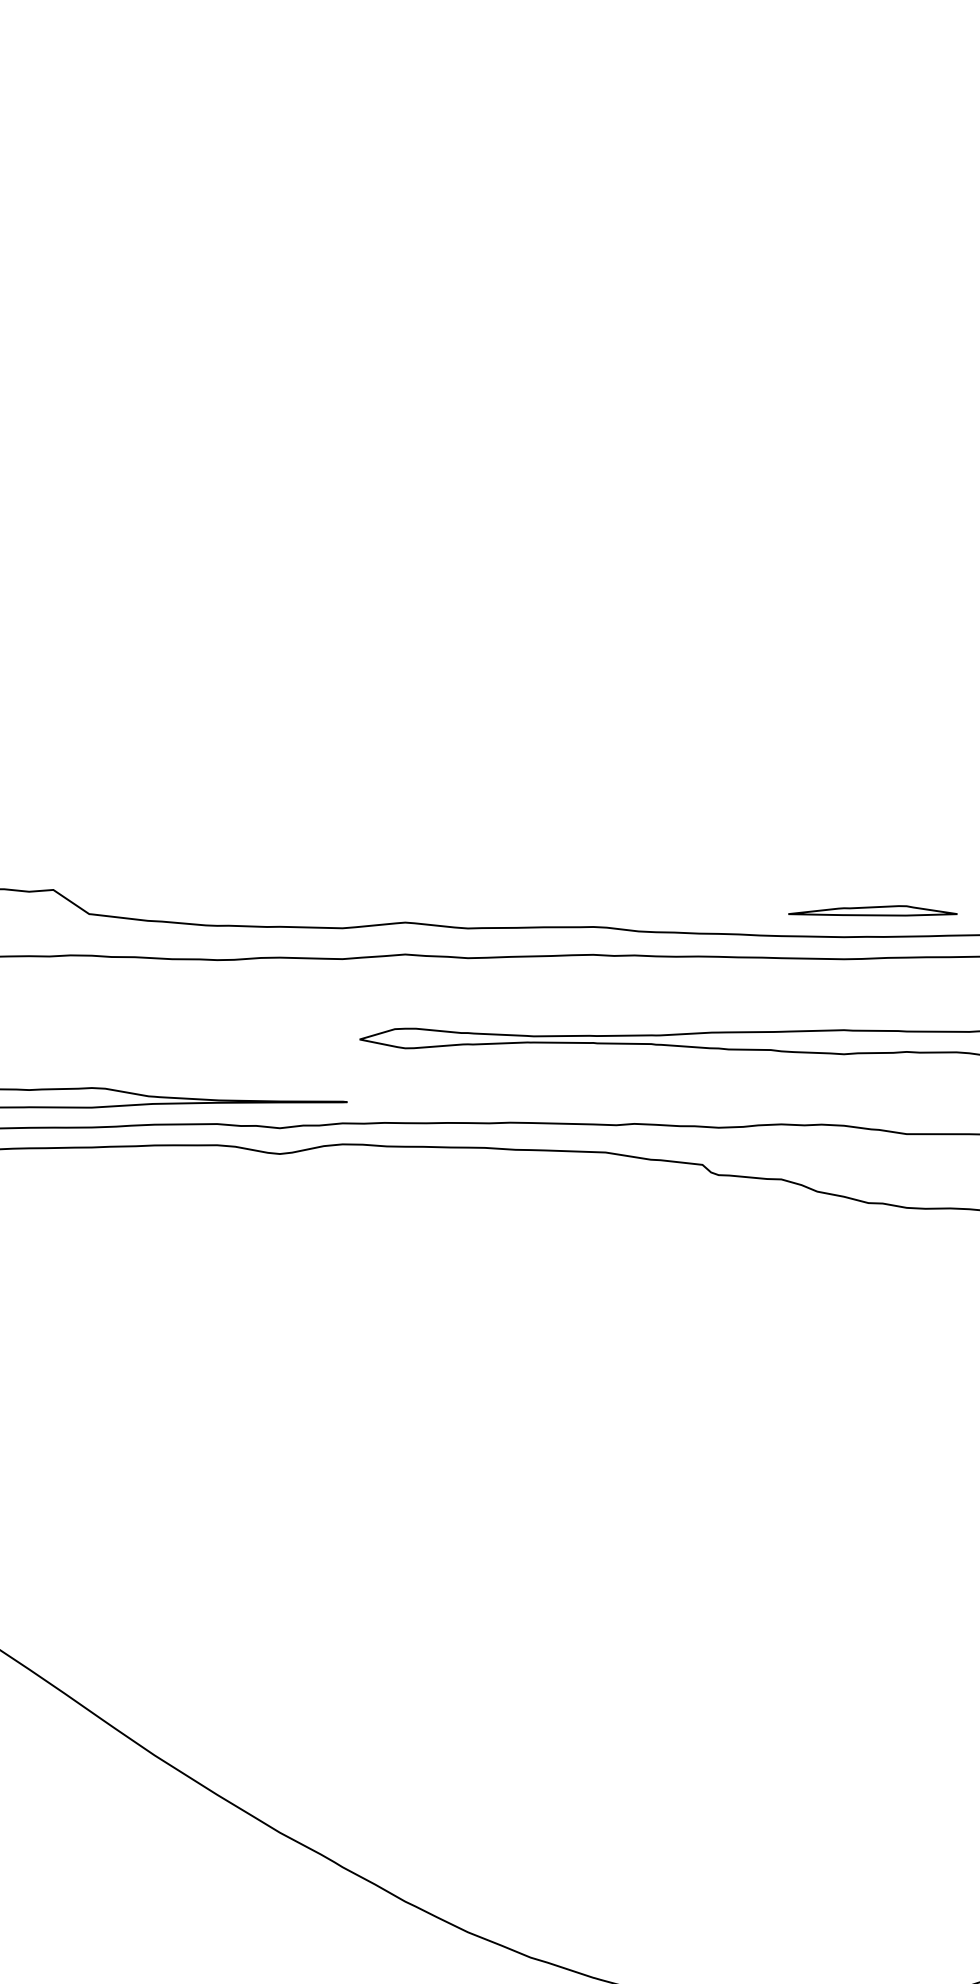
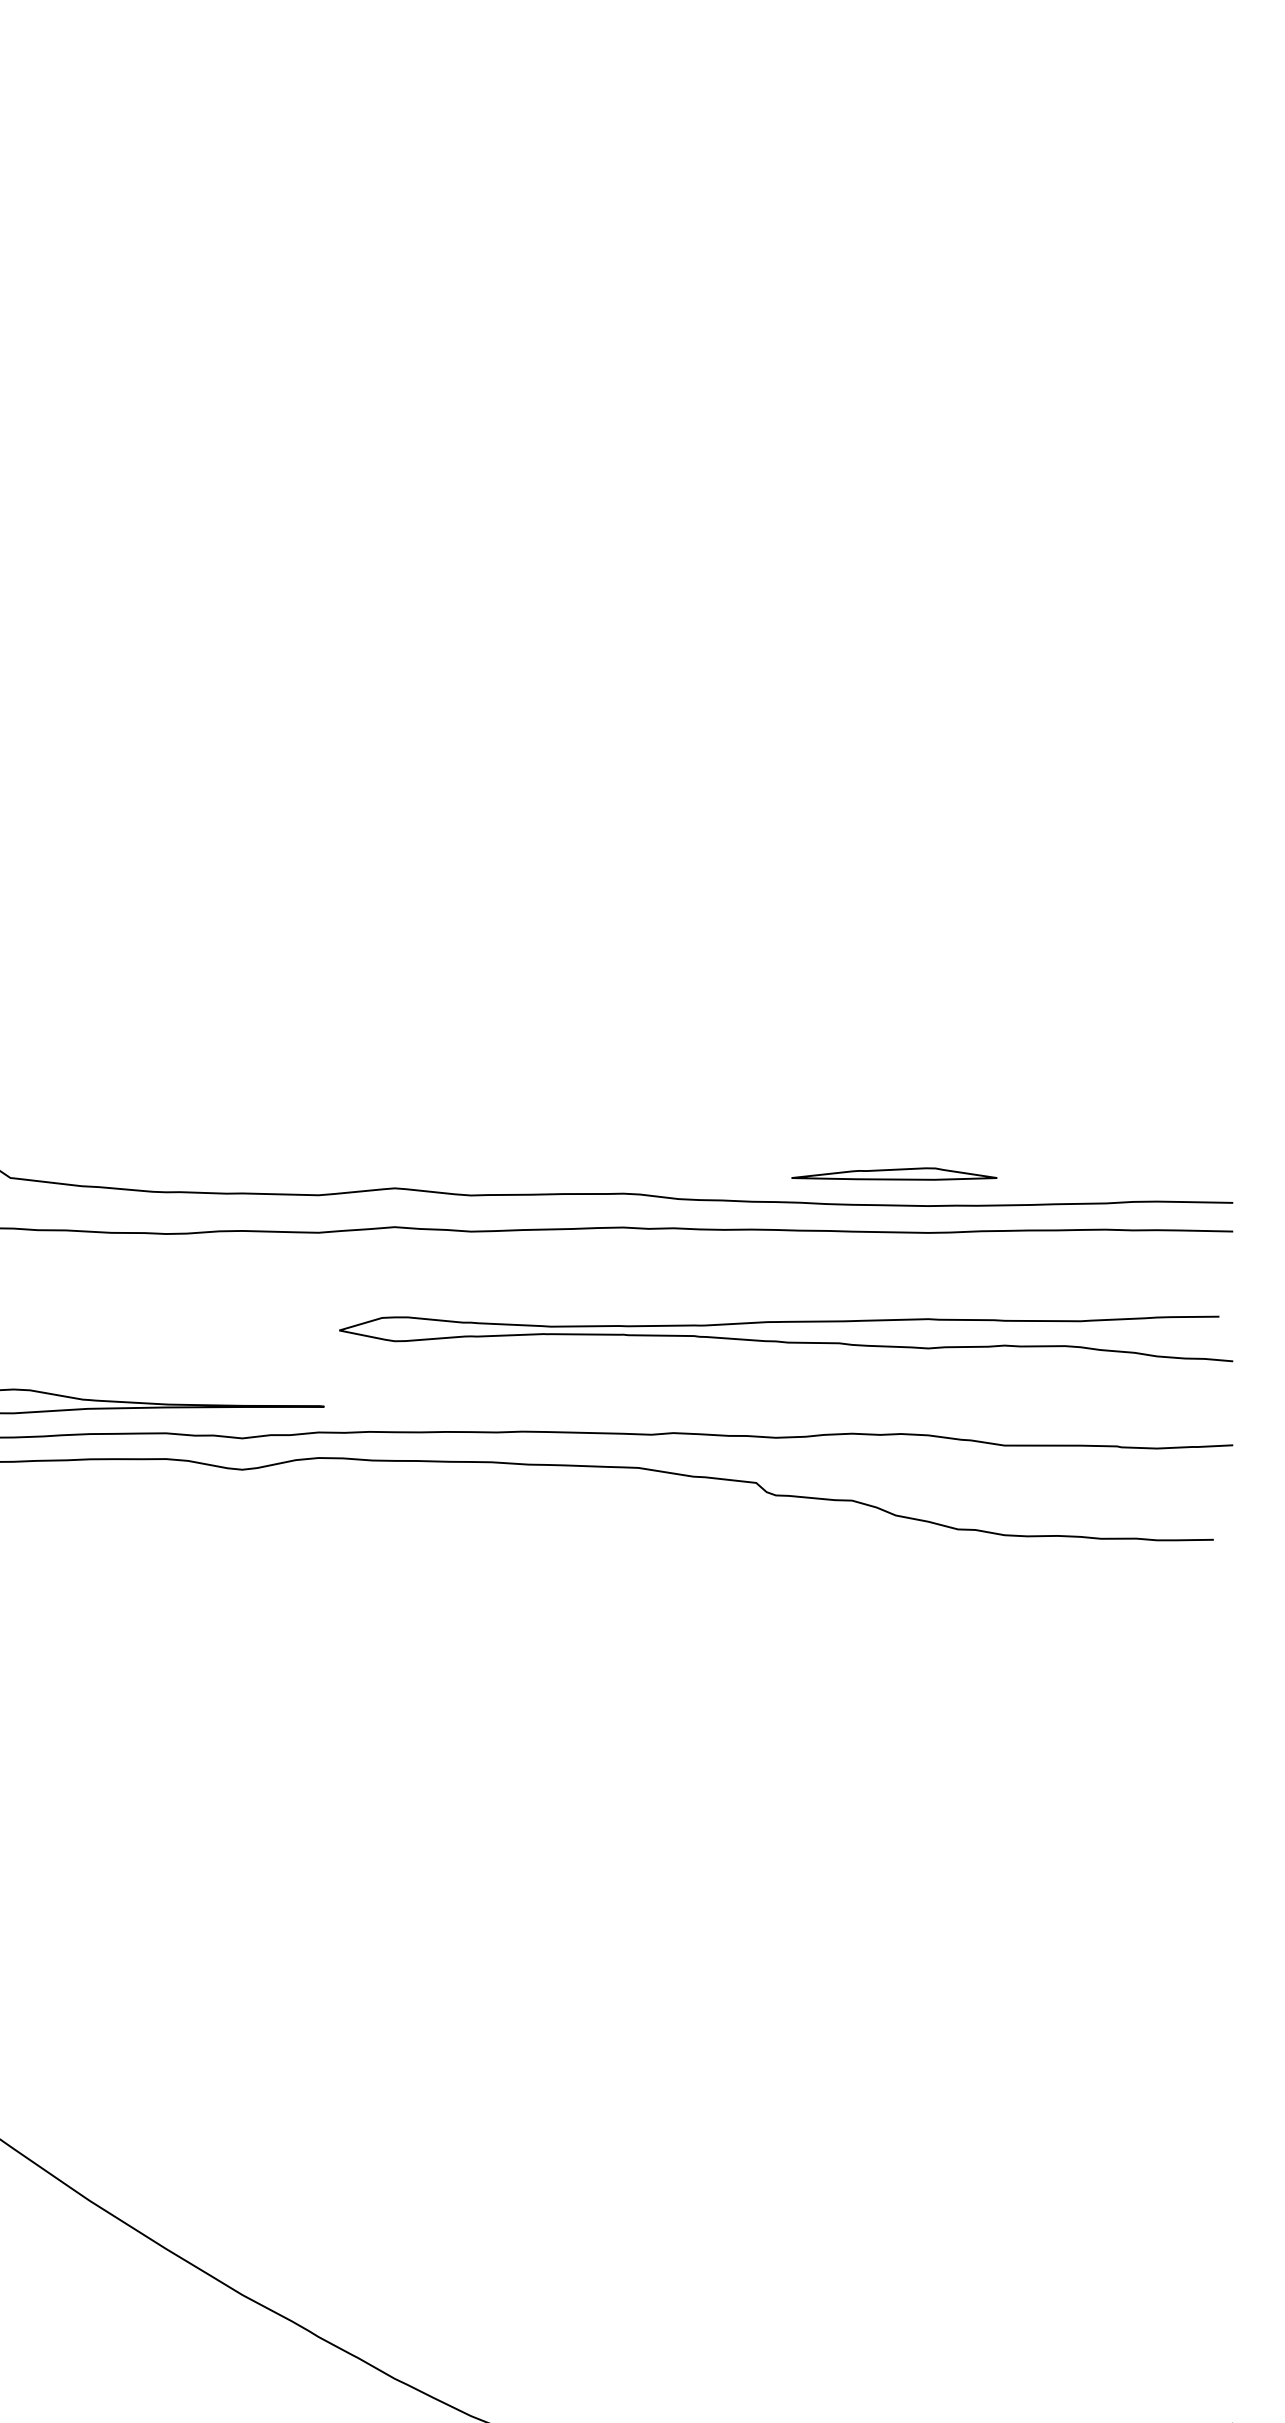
part: (872, 910) -> (894, 1173), moved

